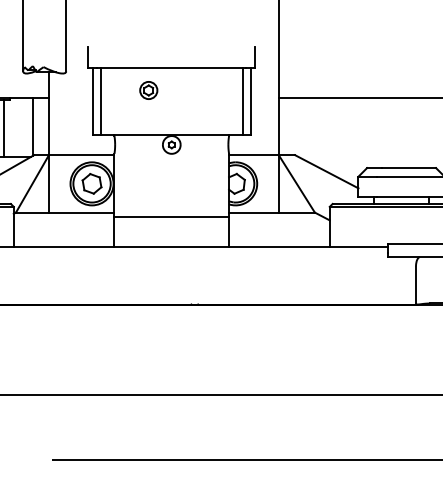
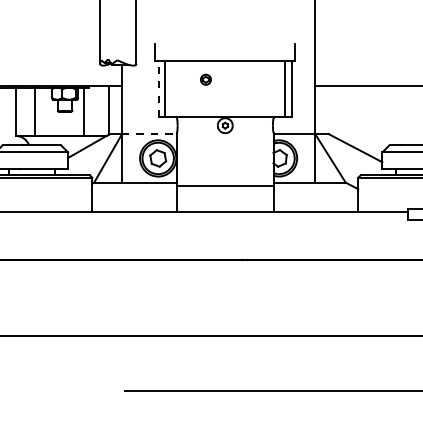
part: (148, 90) -> (205, 79), size x0.7
line: (92, 100) -> (158, 88), solid -> dashed
line: (81, 155) -> (149, 134), solid -> dashed

